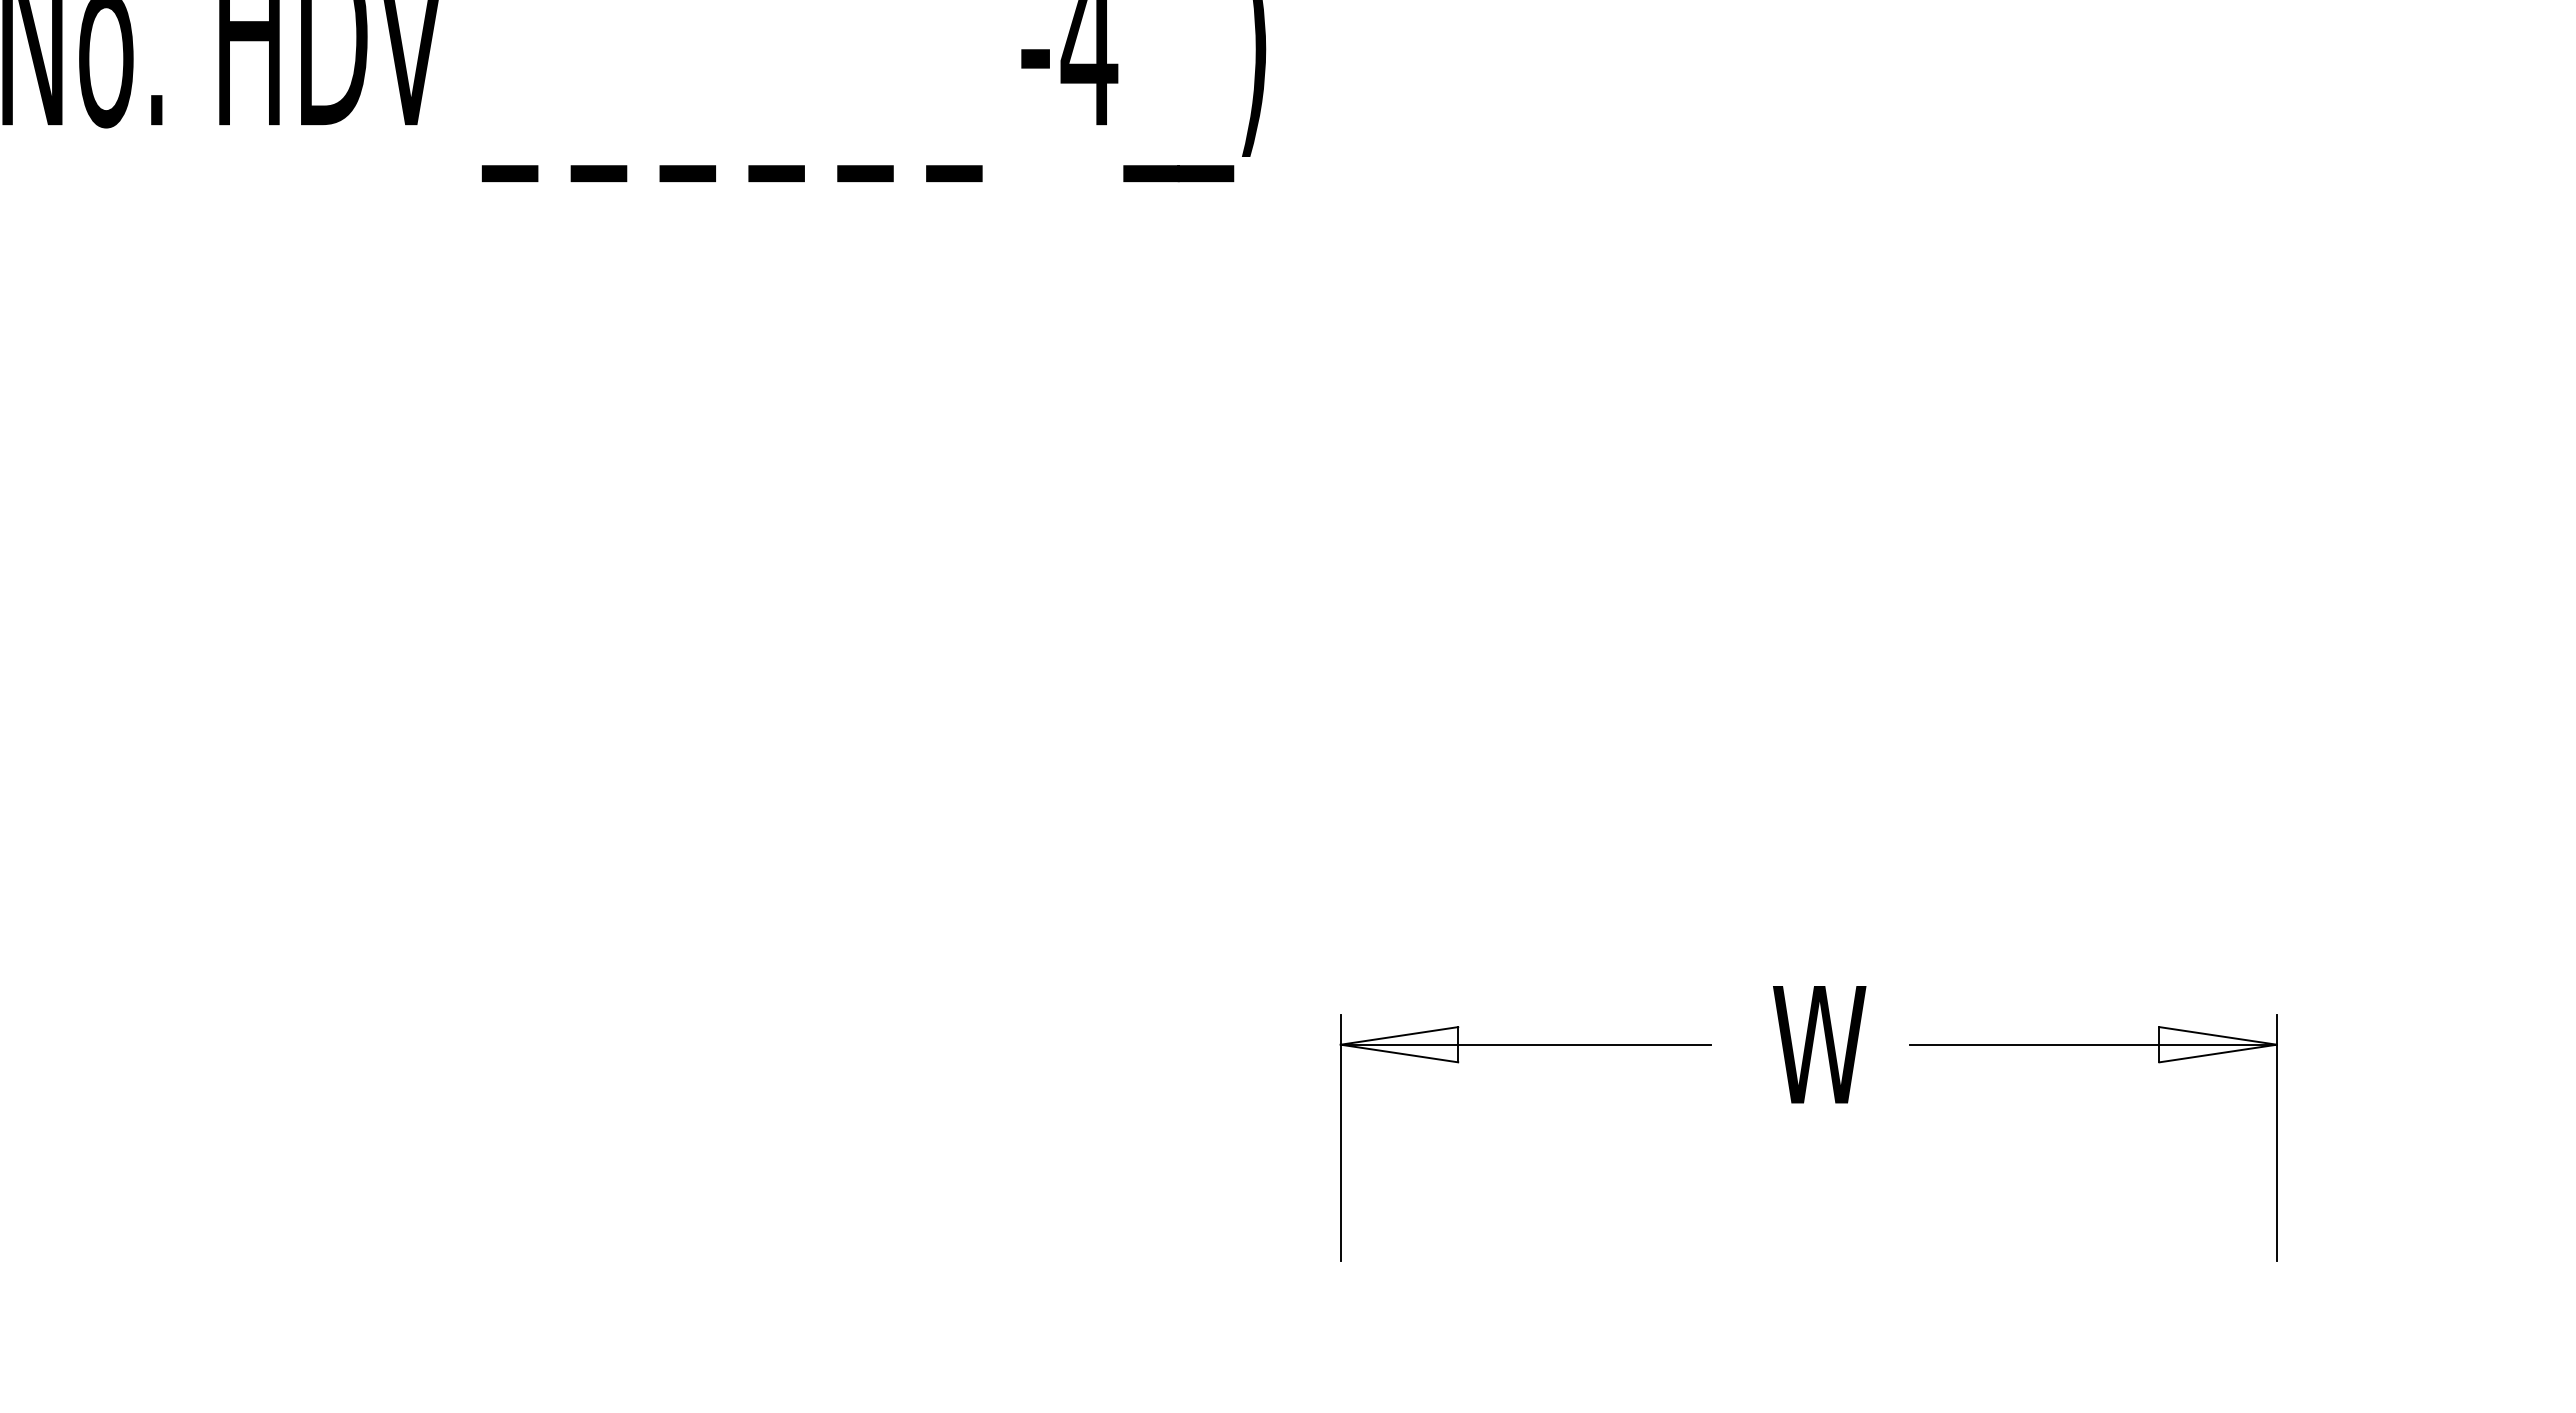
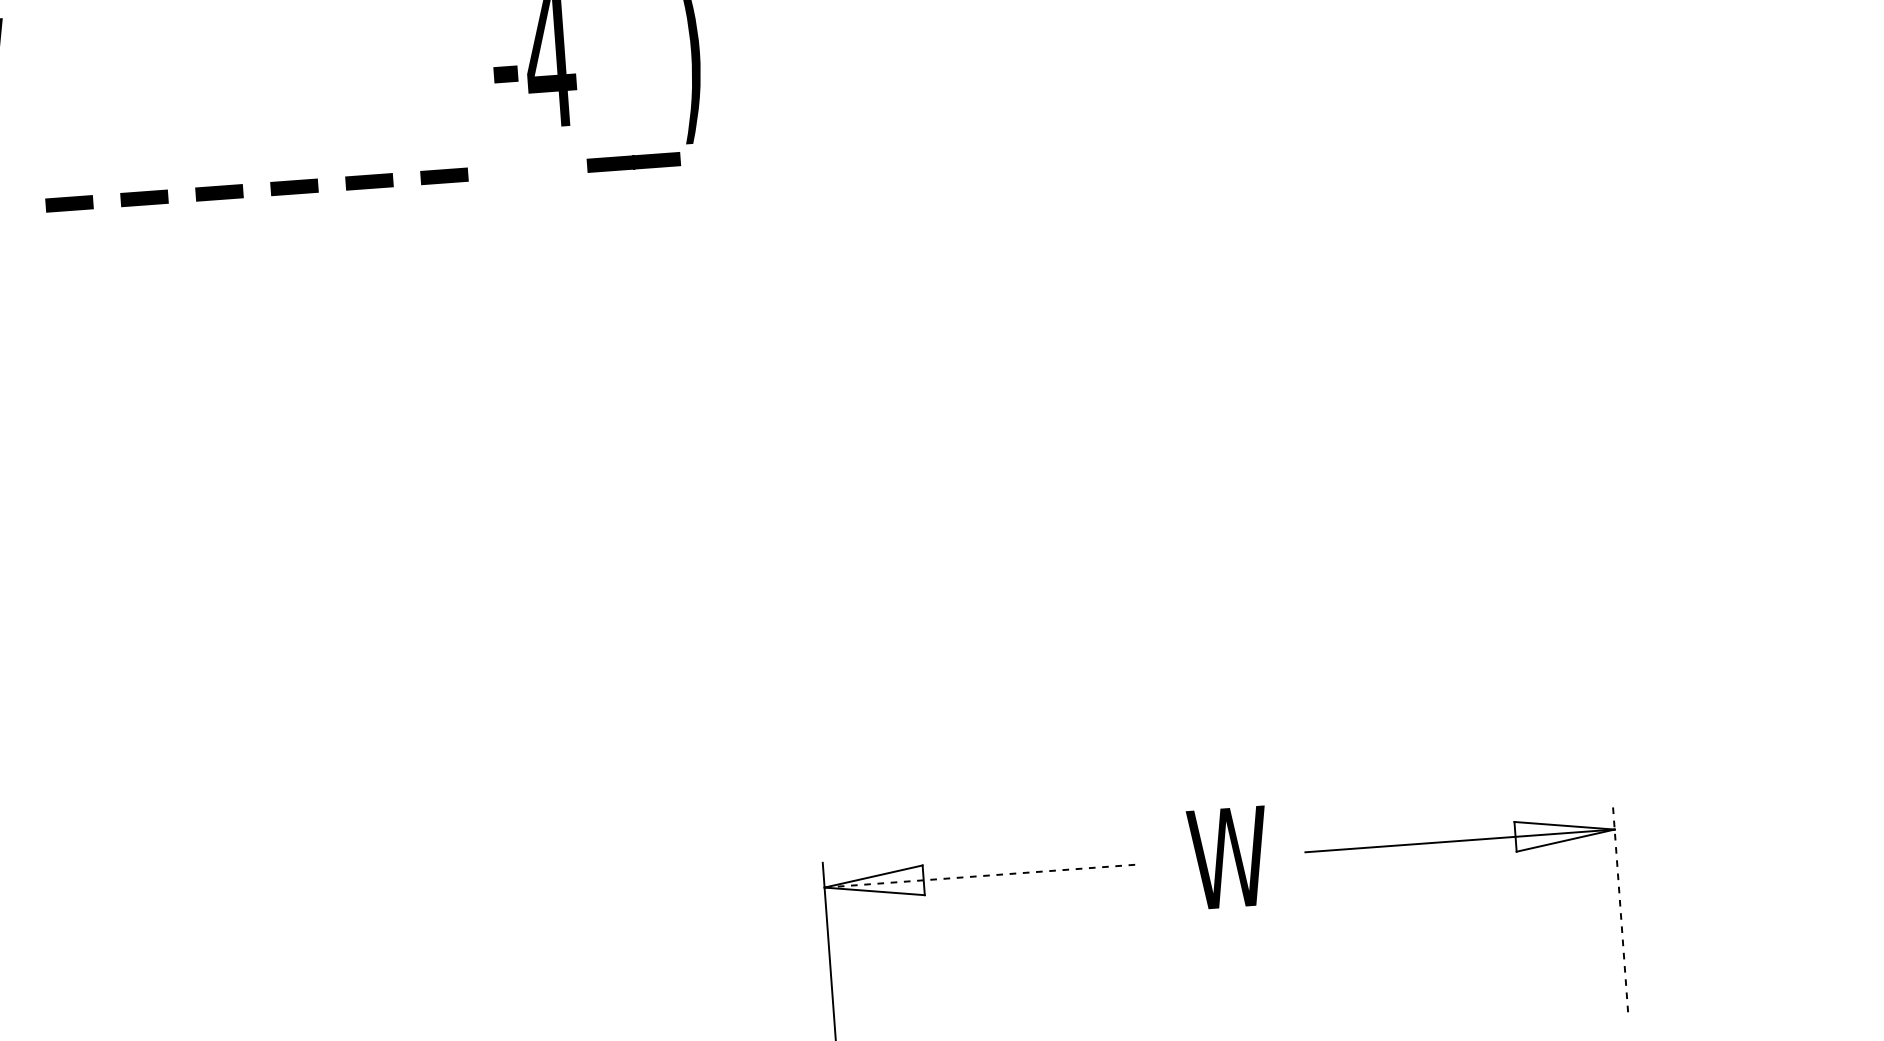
line: (1526, 1044) -> (981, 875), solid -> dashed
line: (2276, 1138) -> (1620, 908), solid -> dashed

